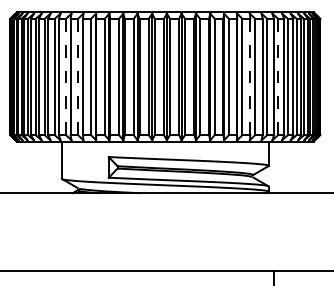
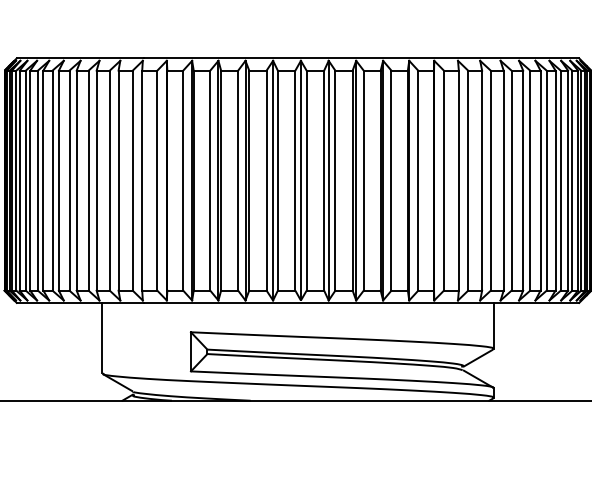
line: (65, 76) -> (108, 179), dashed -> solid
line: (78, 76) -> (133, 179), dashed -> solid
line: (250, 76) -> (459, 179), dashed -> solid
line: (278, 77) -> (512, 181), dashed -> solid

